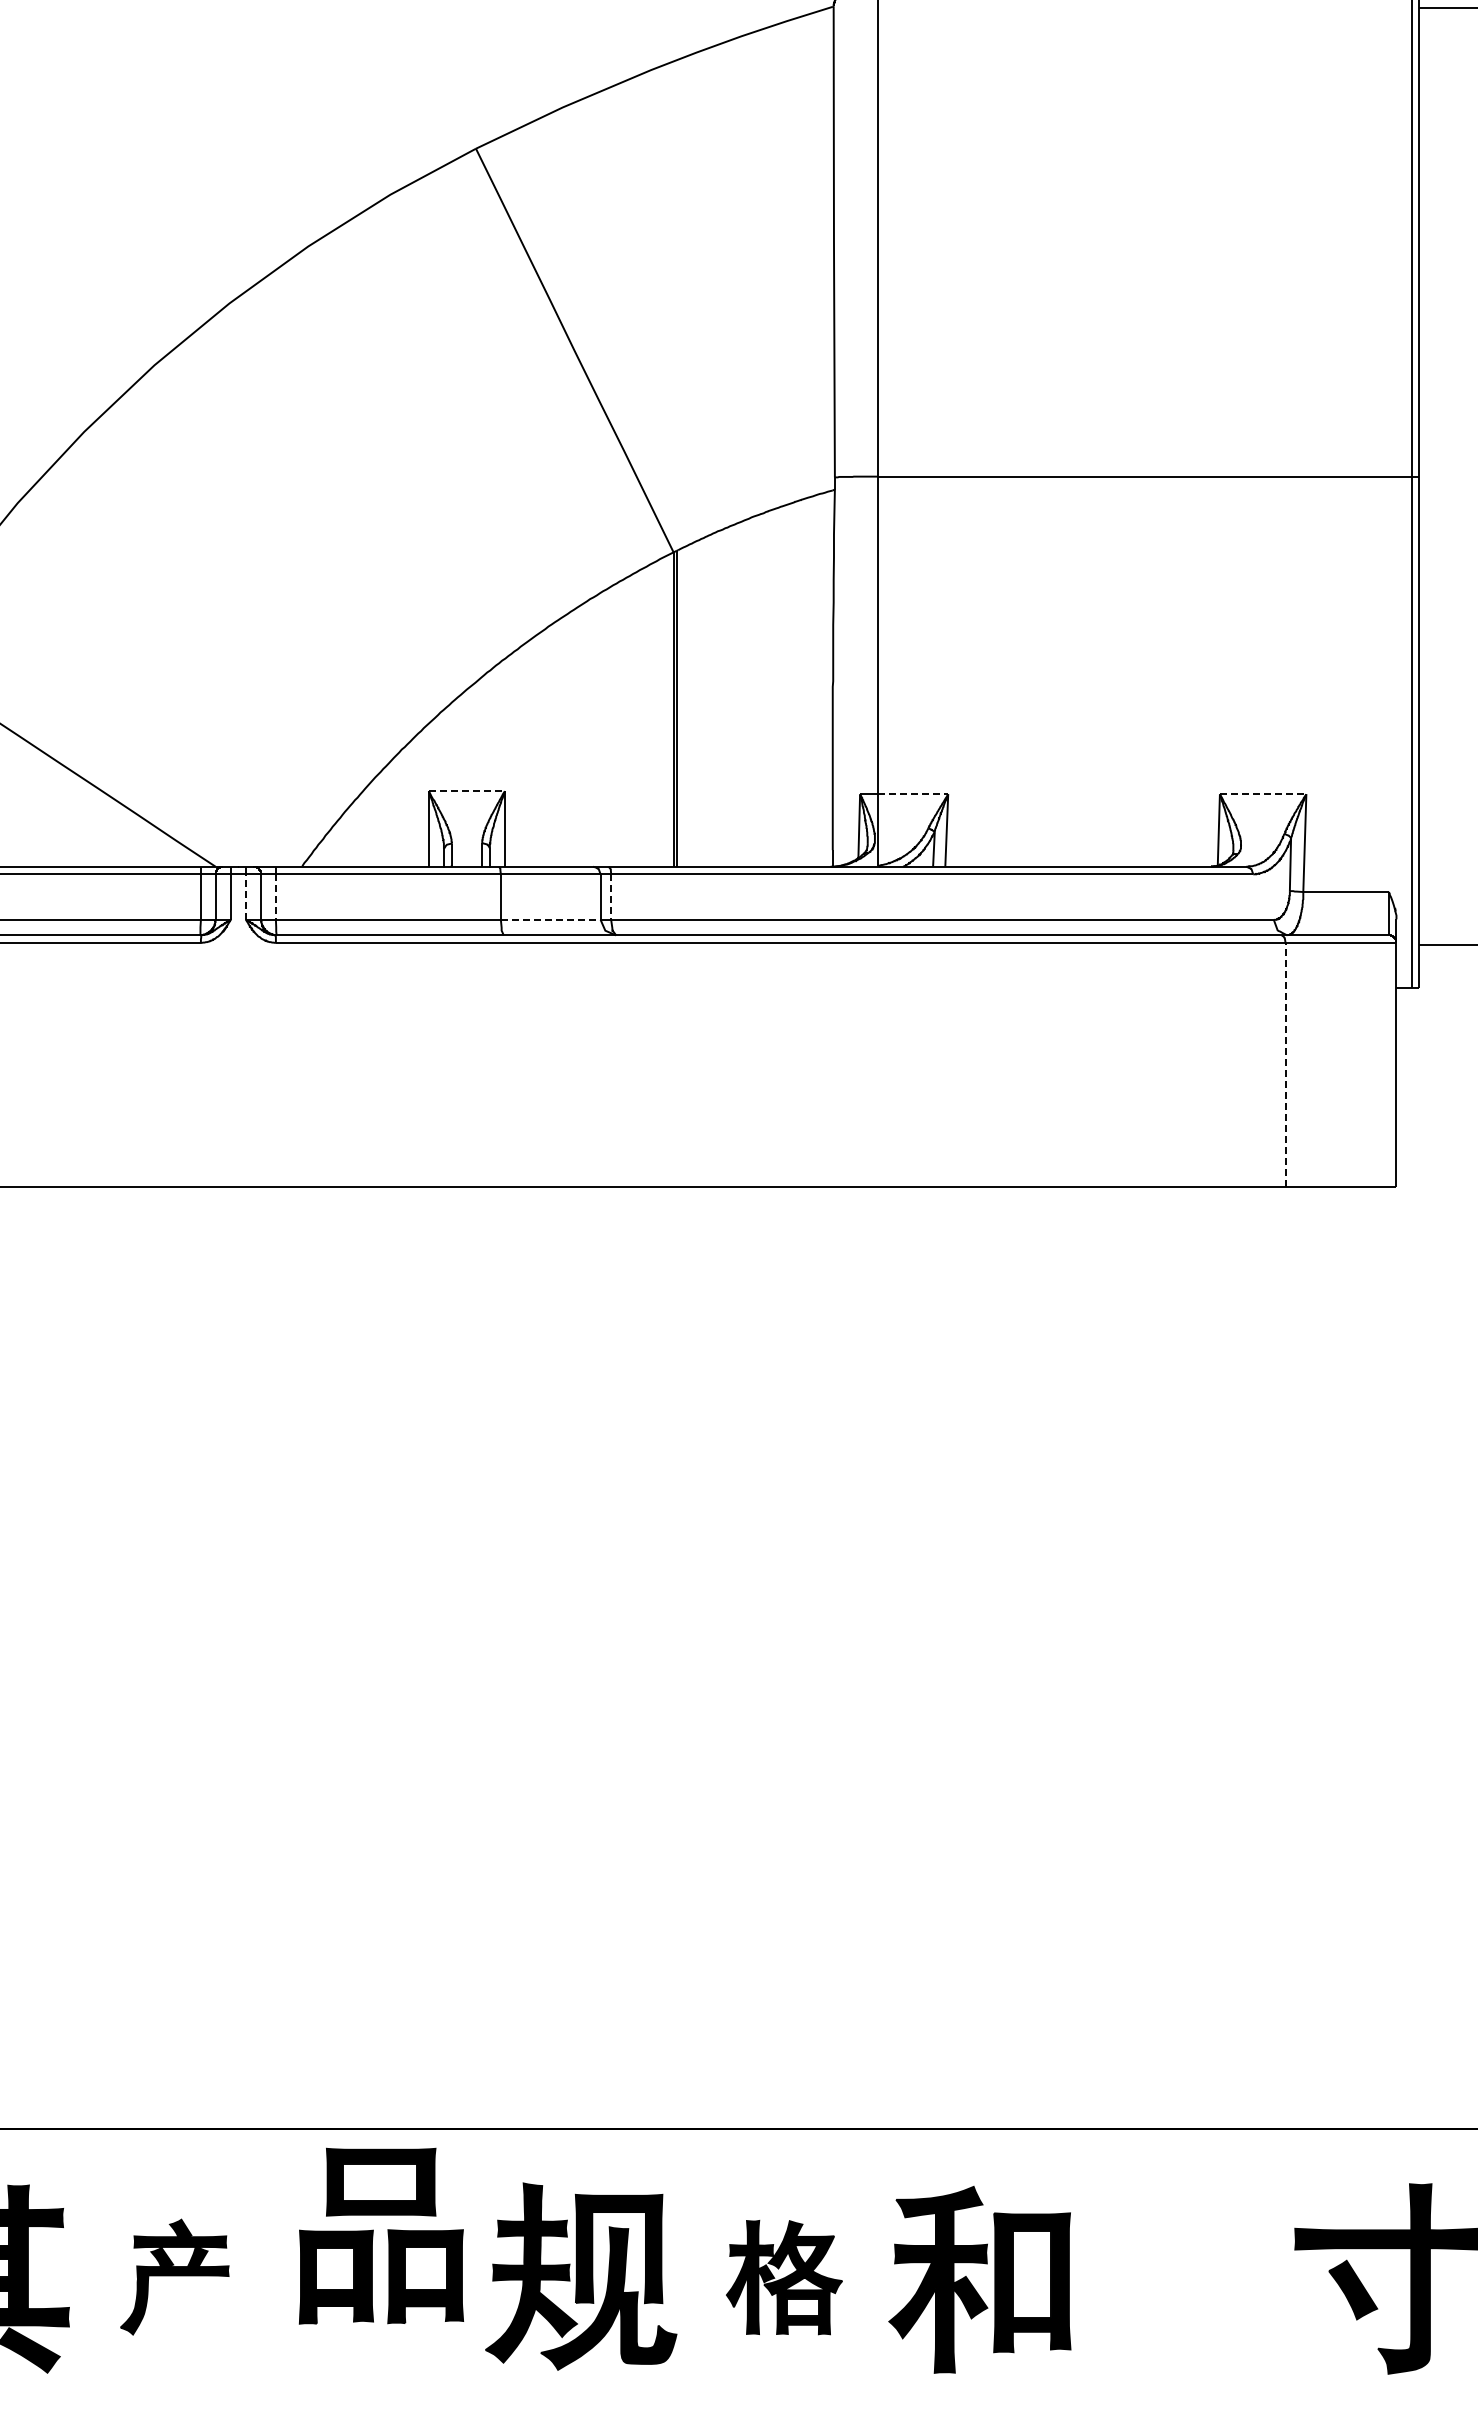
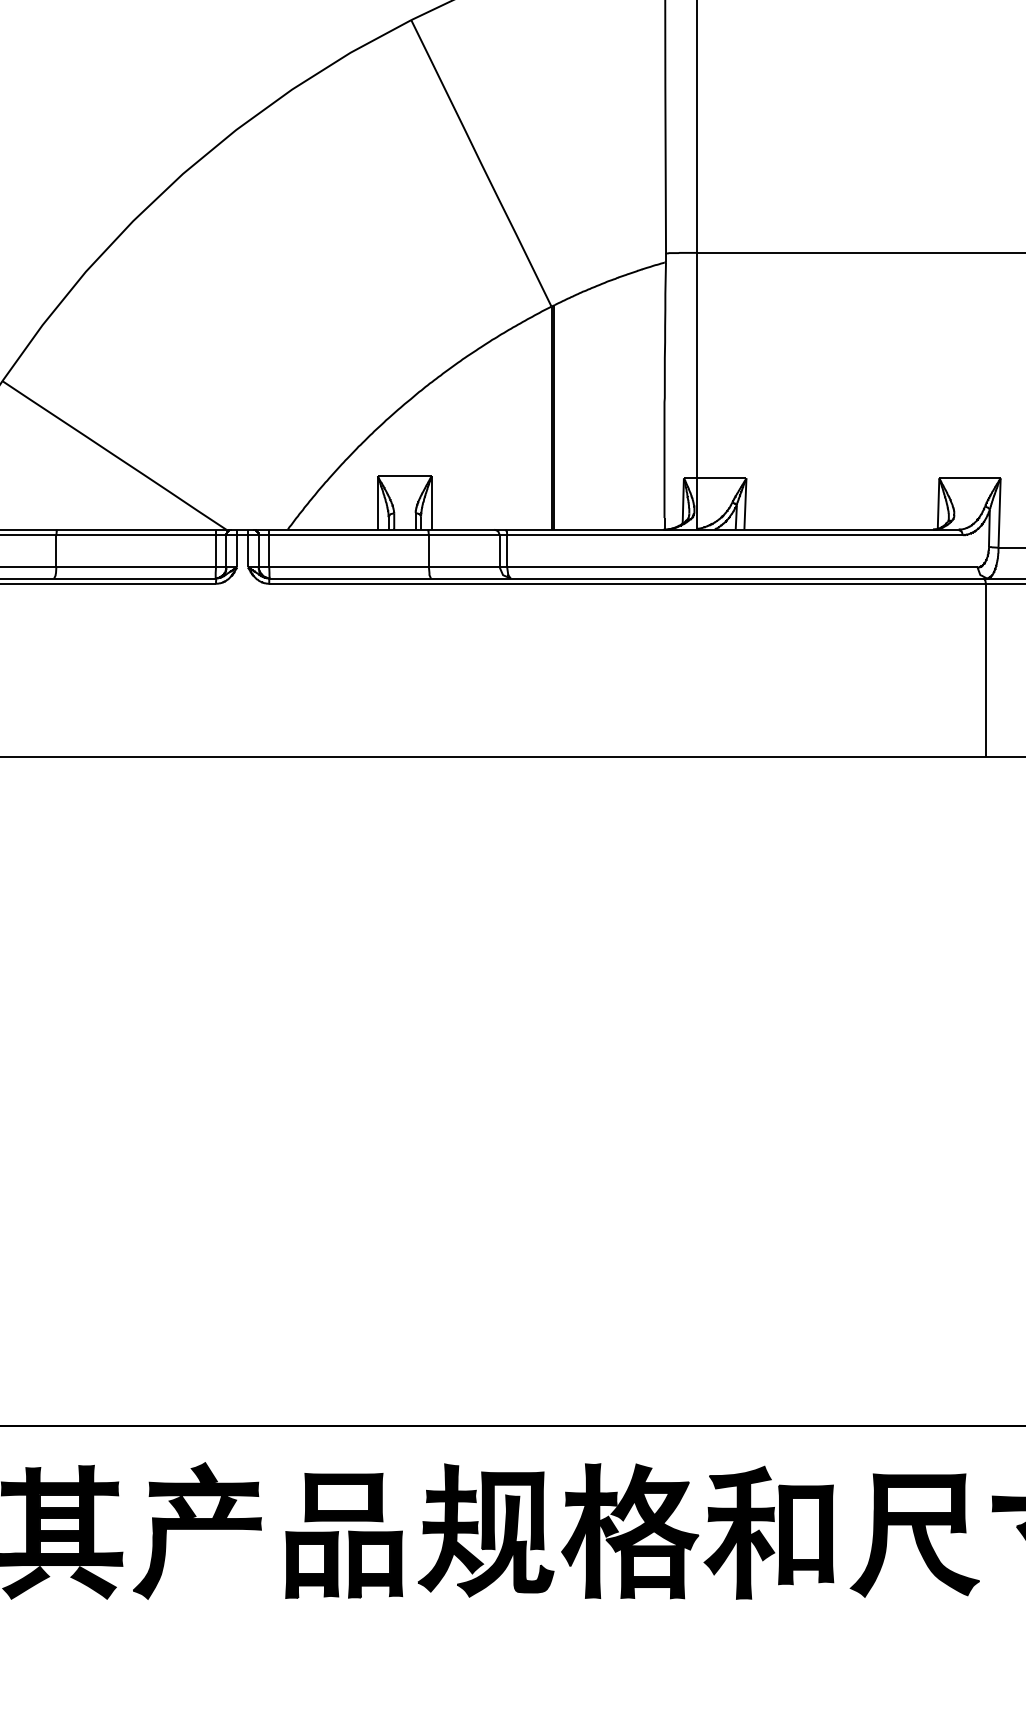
line: (467, 791) -> (405, 476), dashed -> solid
line: (913, 794) -> (721, 478), dashed -> solid
line: (1263, 794) -> (970, 478), dashed -> solid
line: (245, 897) -> (247, 551), dashed -> solid
line: (275, 897) -> (268, 551), dashed -> solid
line: (611, 897) -> (507, 551), dashed -> solid
line: (550, 919) -> (464, 567), dashed -> solid
line: (1285, 1064) -> (985, 670), dashed -> solid
part: (387, 2234) -> (348, 1534), moved
part: (174, 2276) -> (197, 1530), size x1.67
part: (784, 2277) -> (630, 1531), size x1.67
part: (1185, 2283) -> (914, 1535), added

